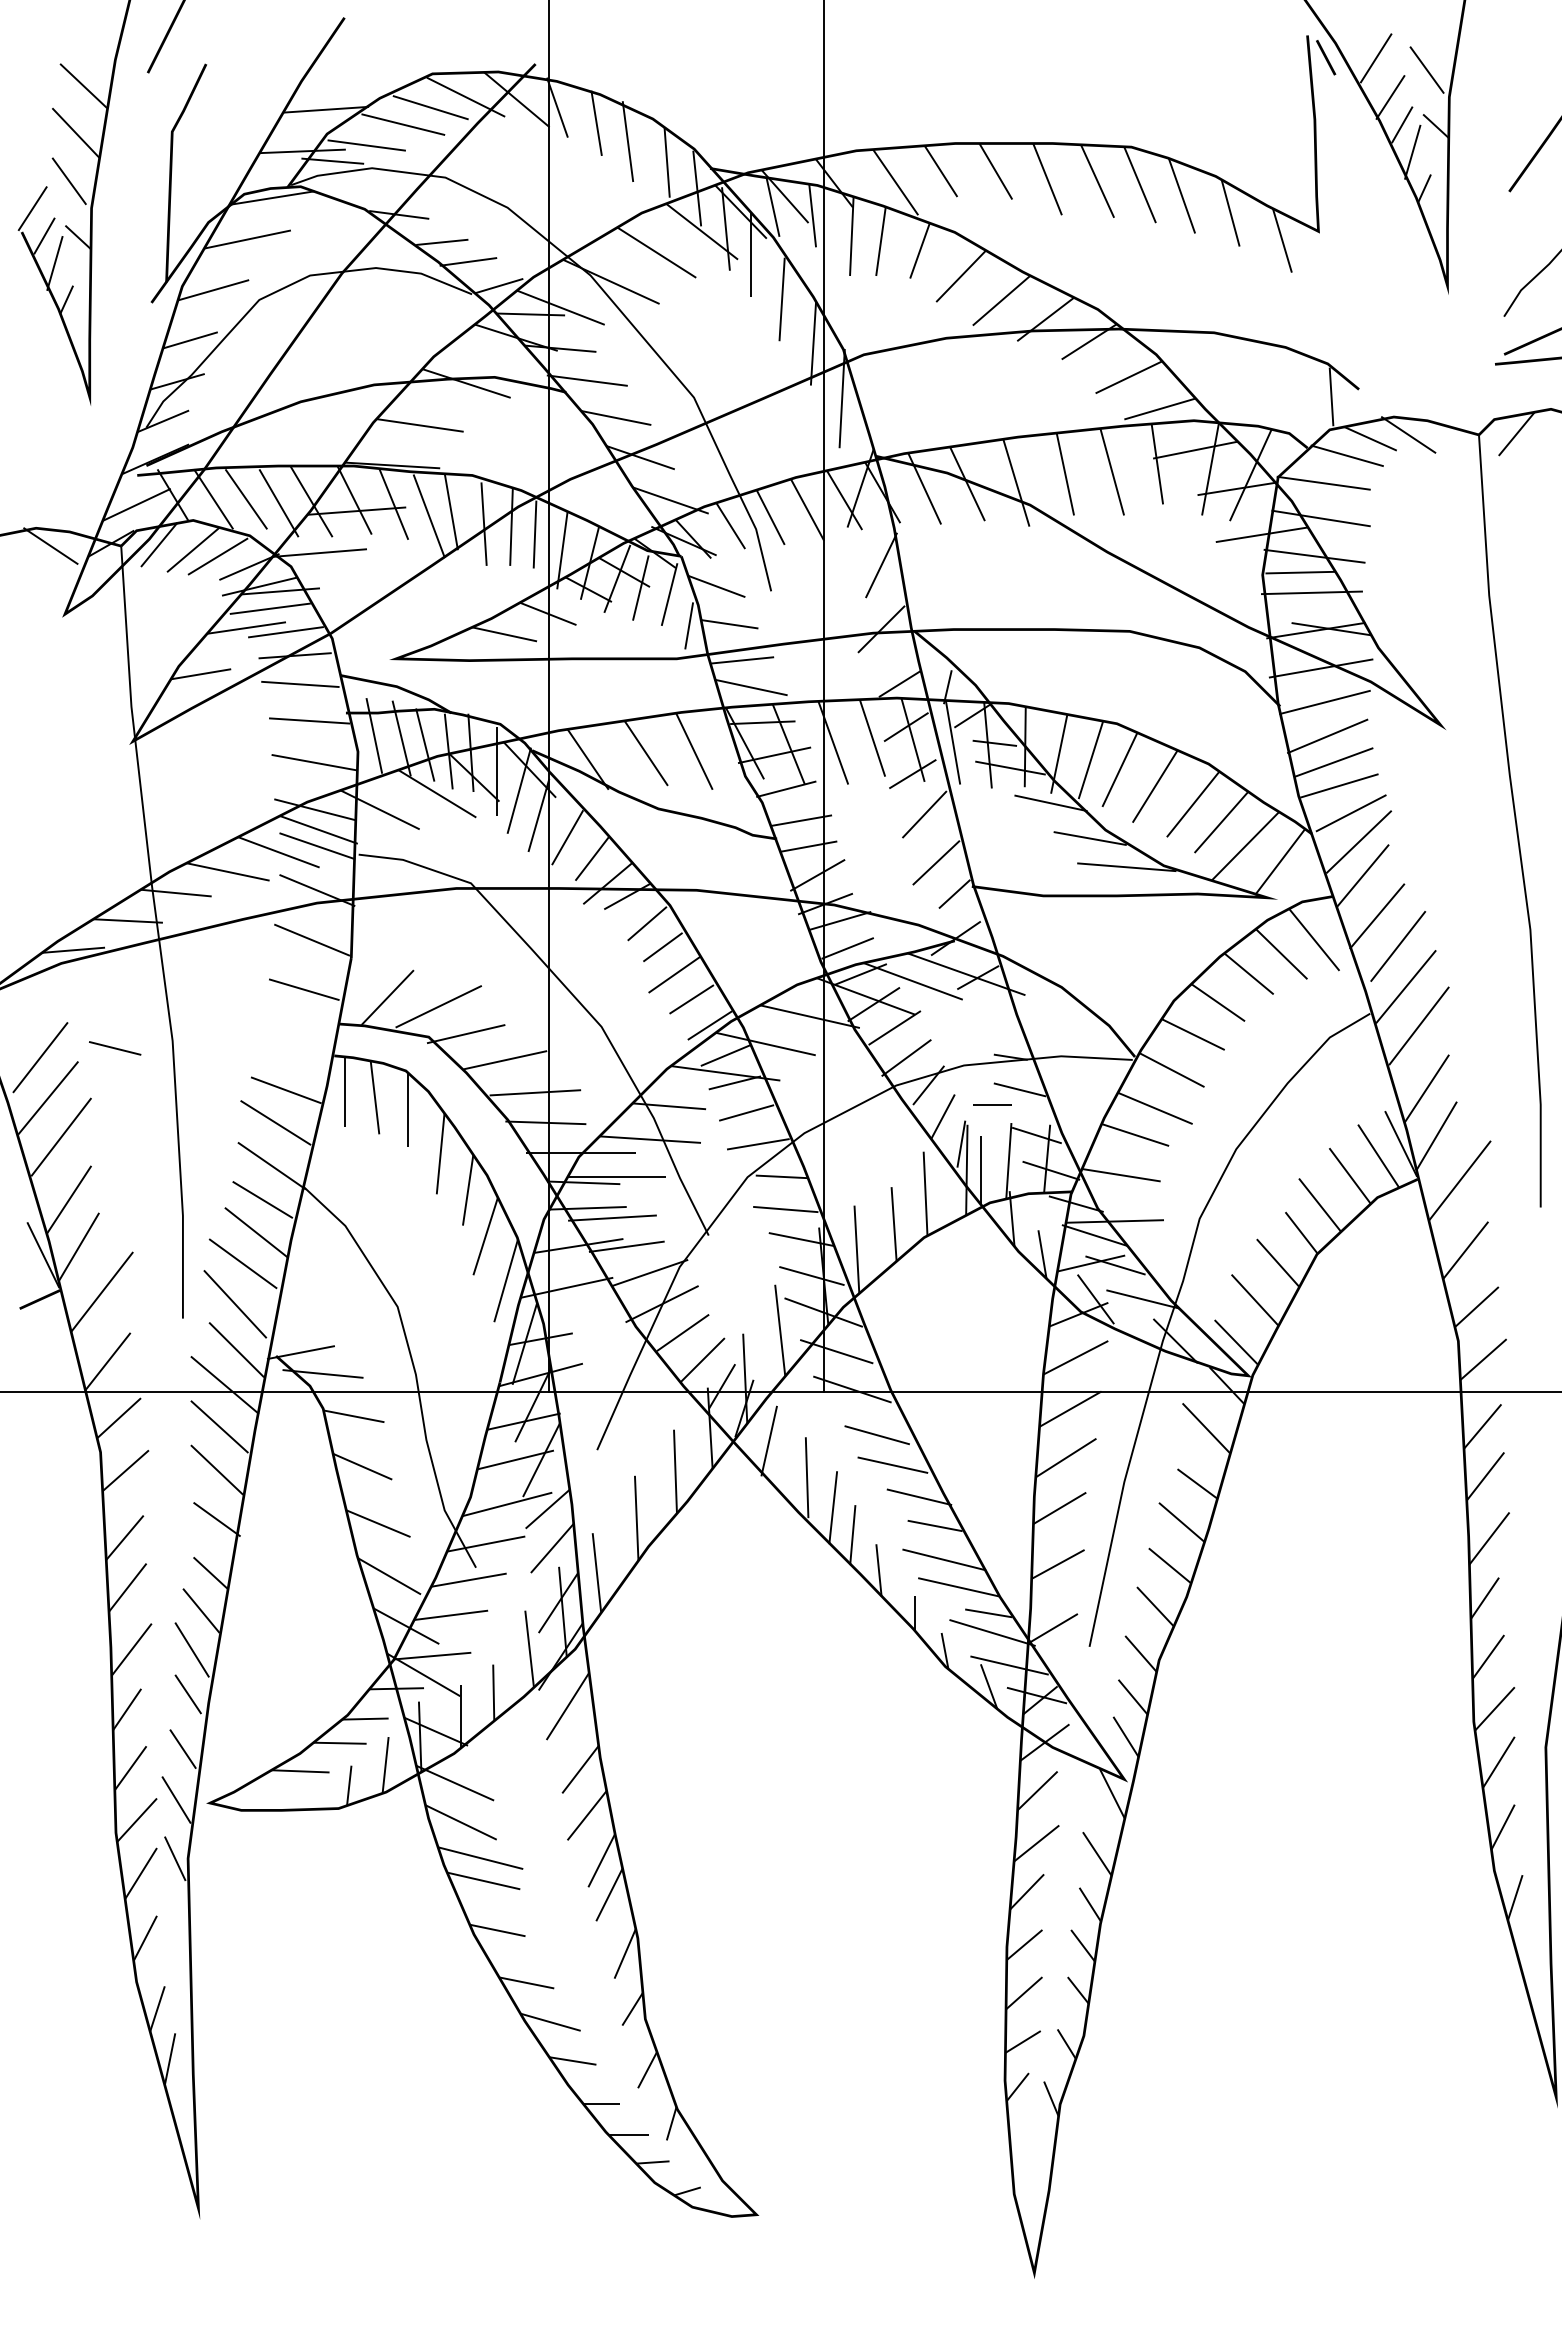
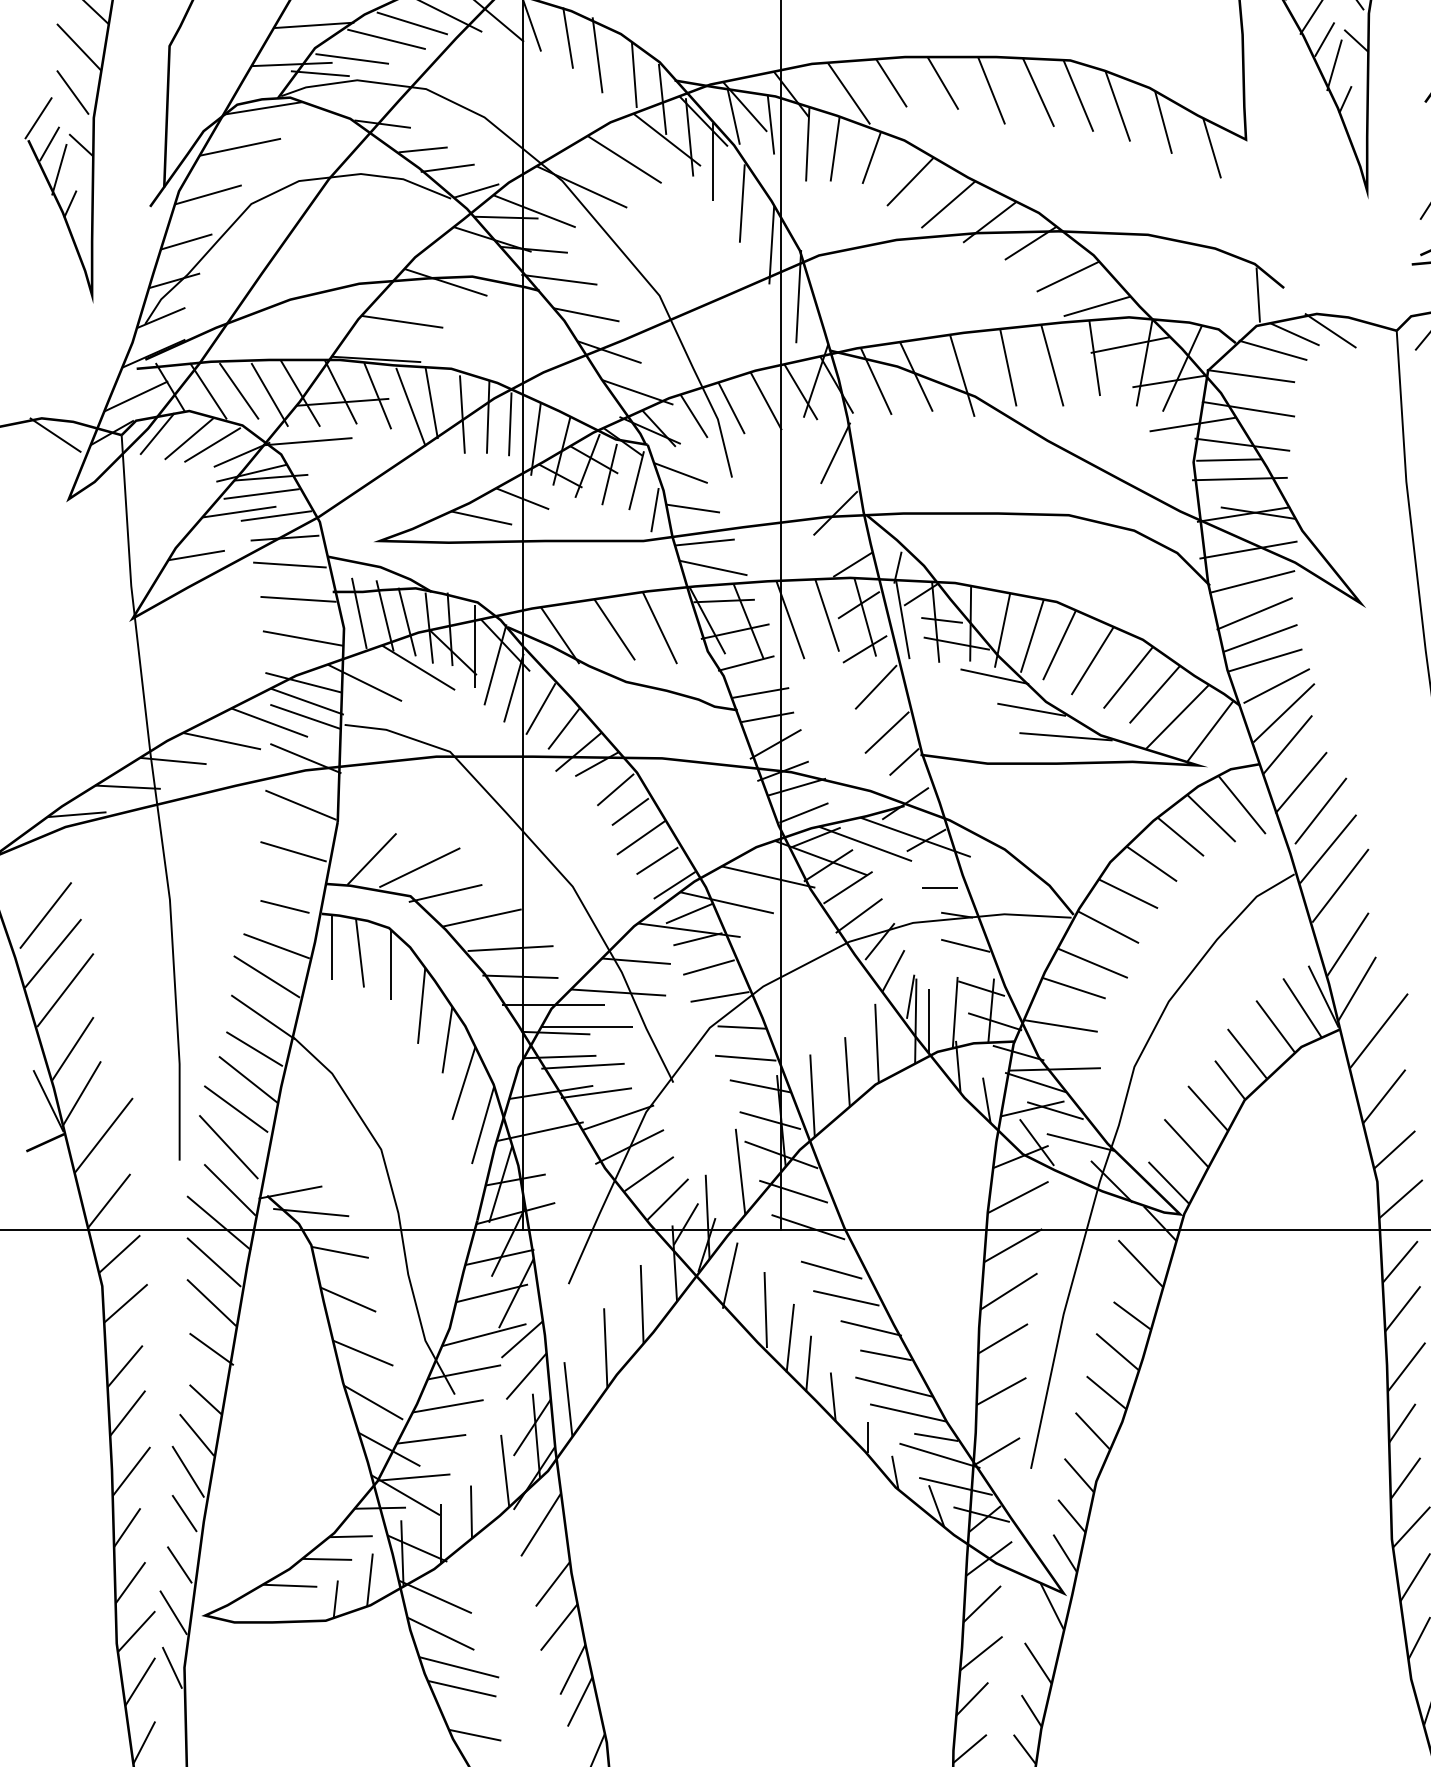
line: (115, 1048) -> (285, 906), moved
line: (992, 1104) -> (939, 888), moved

